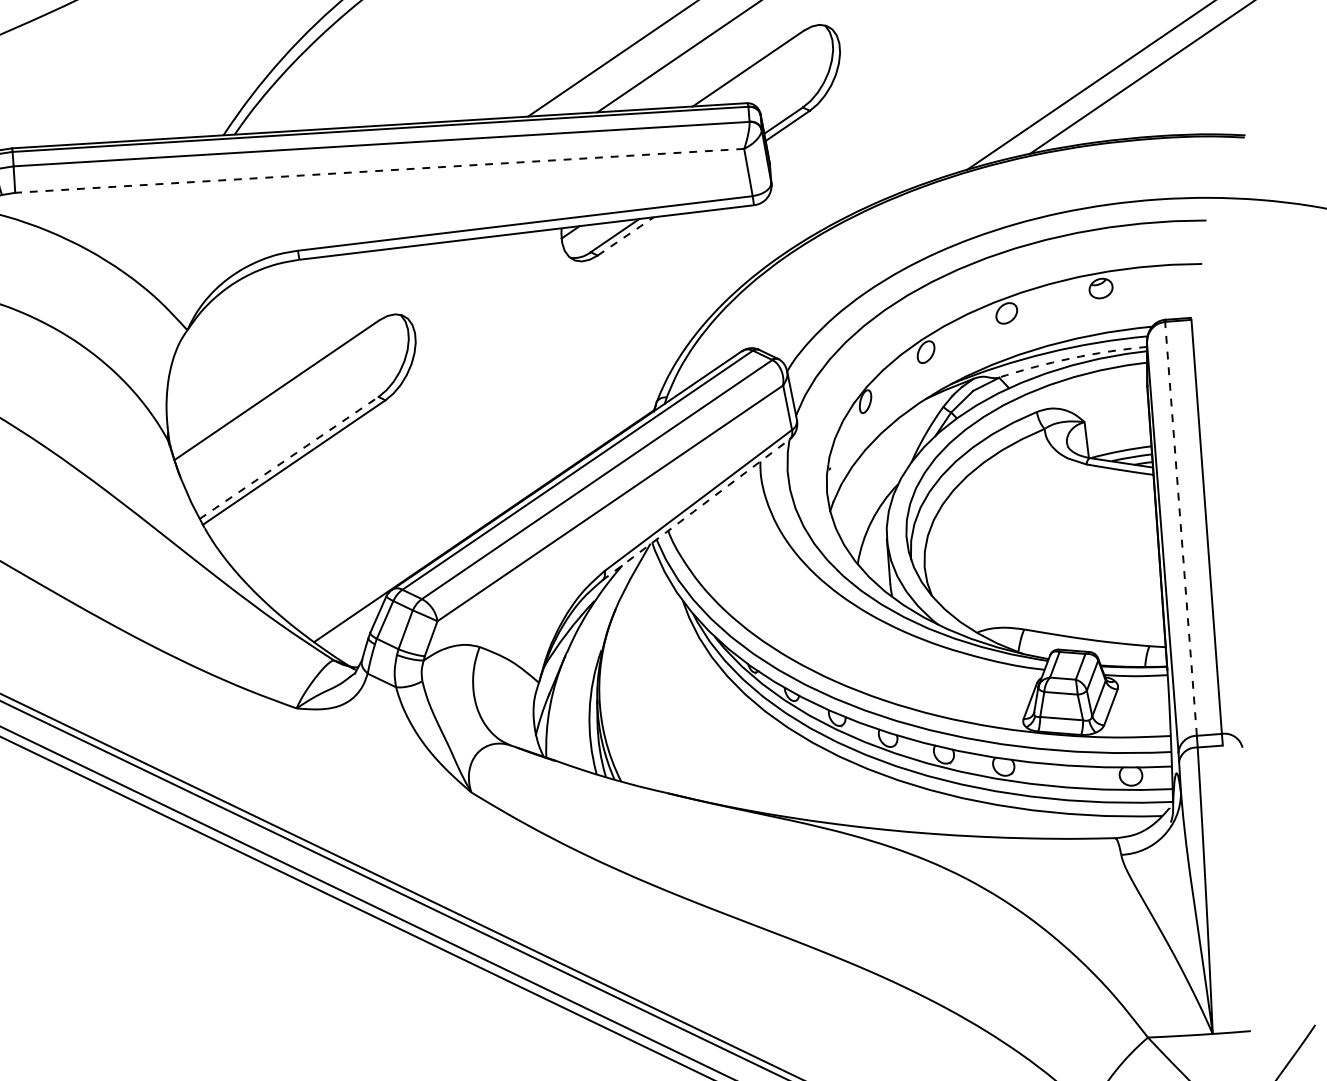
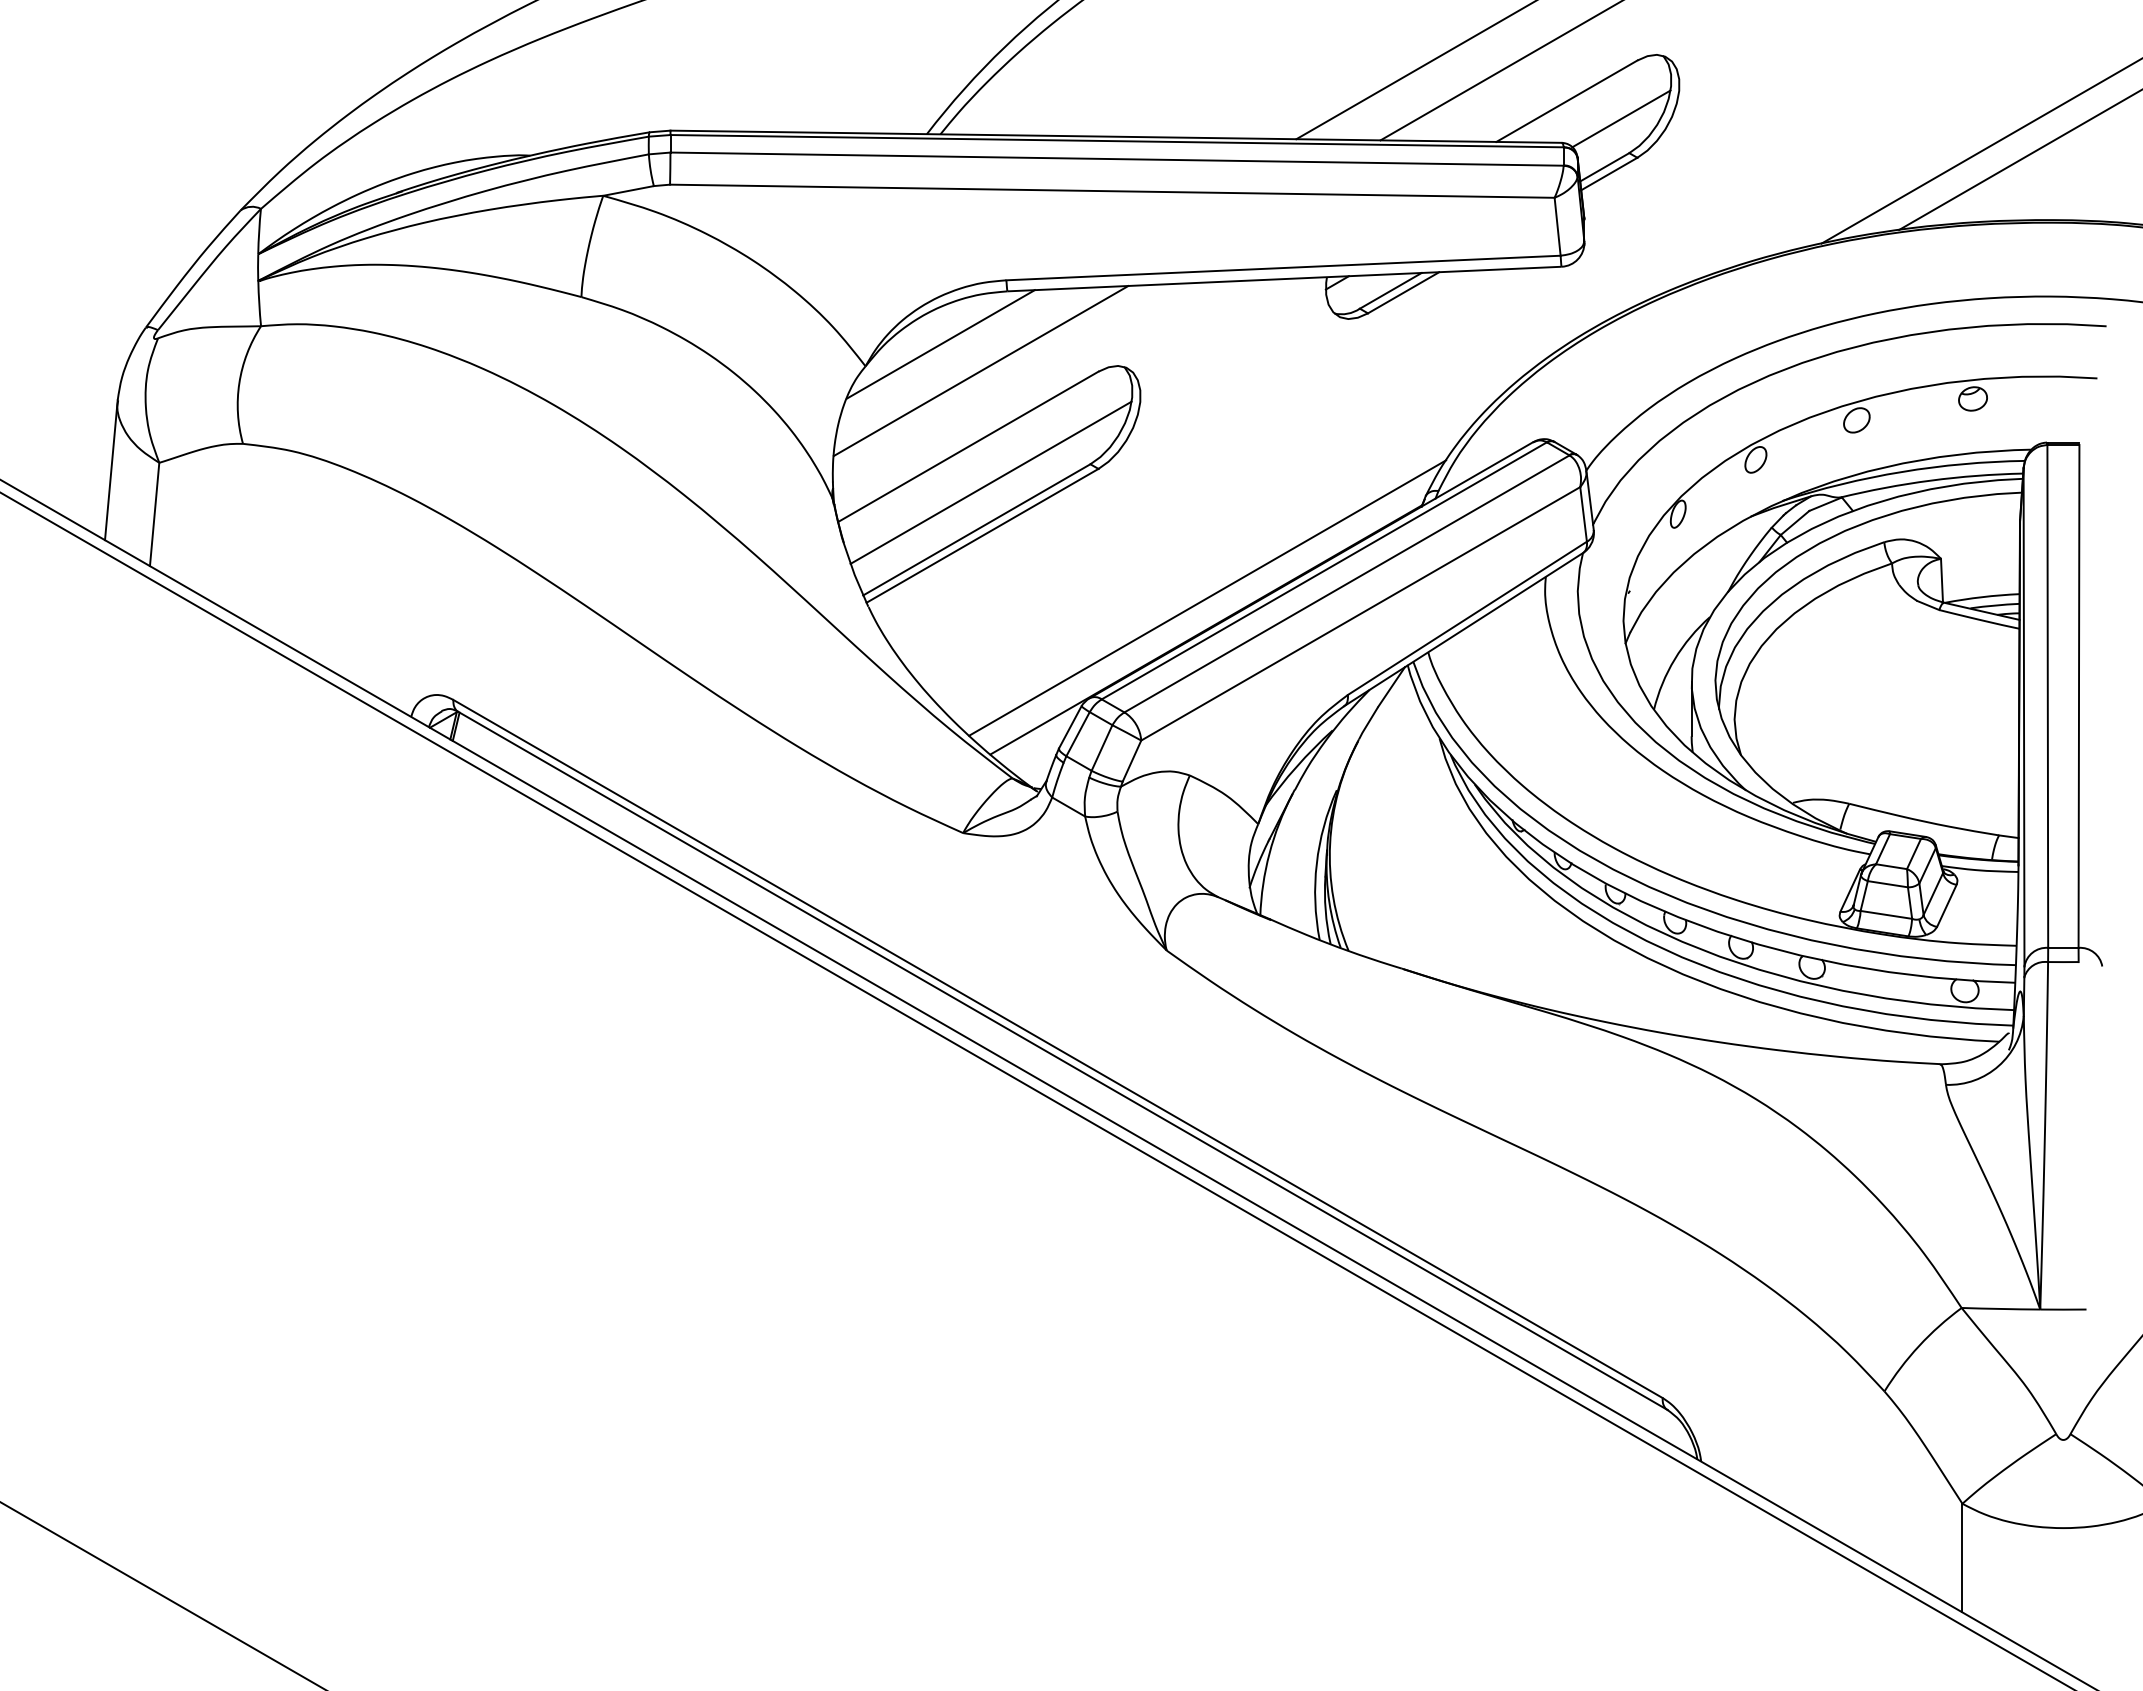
line: (794, 79) -> (1621, 118), added
line: (379, 171) -> (1111, 191), dashed -> solid
line: (626, 236) -> (1404, 292), dashed -> solid
line: (247, 307) -> (940, 344), added
line: (282, 327) -> (980, 371), added
arc: (1071, 358) -> (1930, 480), dashed -> solid
line: (297, 418) -> (990, 482), added
line: (289, 457) -> (977, 529), dashed -> solid
line: (483, 499) -> (1207, 597), added
line: (695, 509) -> (1463, 629), dashed -> solid
line: (1180, 528) -> (2047, 695), dashed -> solid

